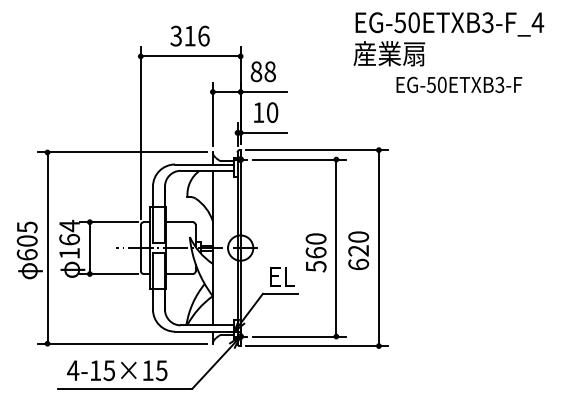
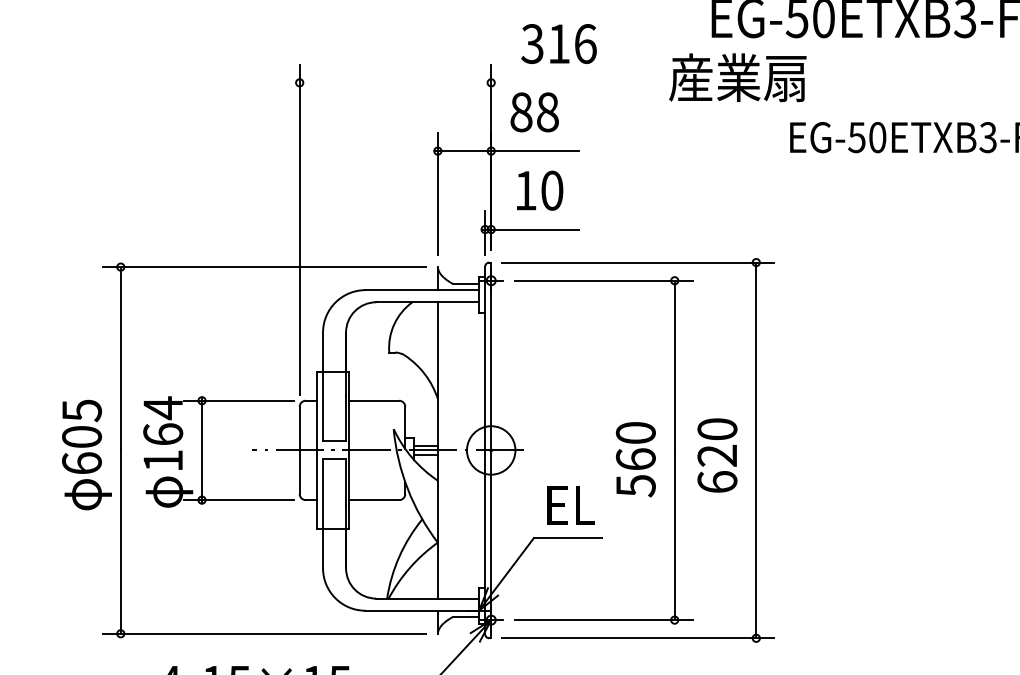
text: (189, 35) -> (557, 42), moved
text: (389, 53) -> (738, 77), moved
line: (190, 56) -> (394, 83), removed

